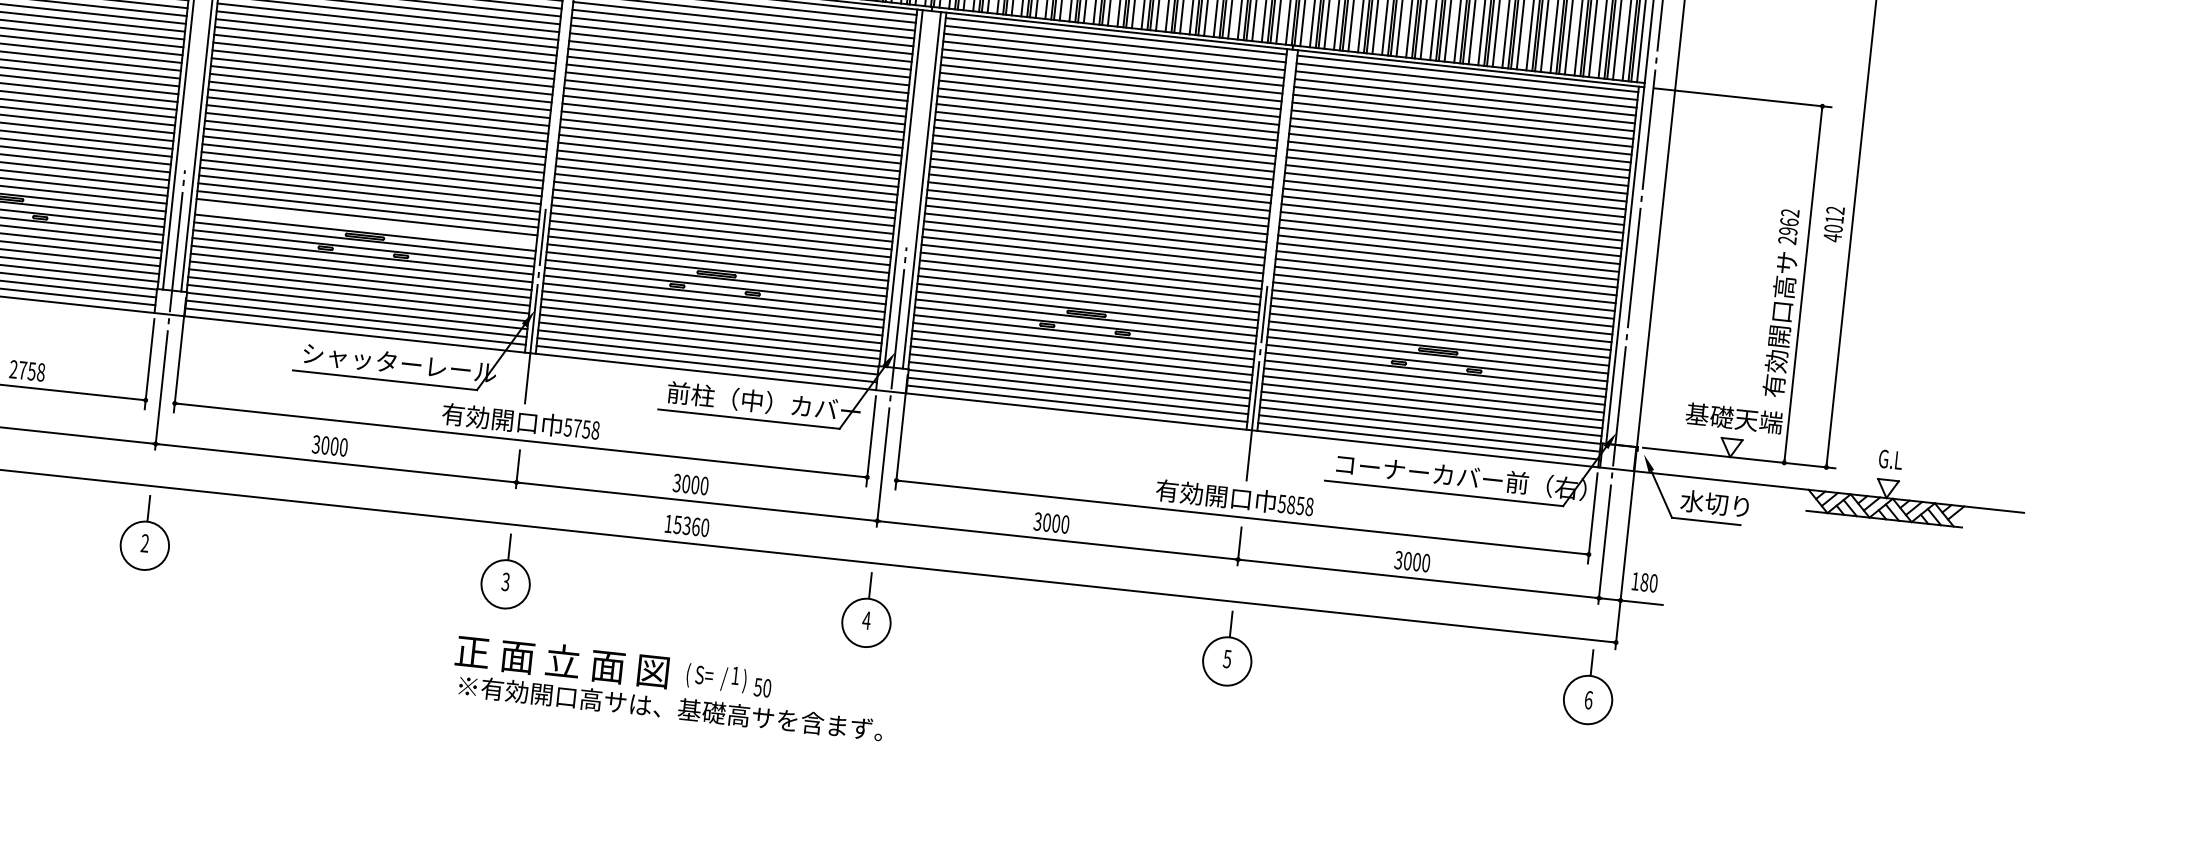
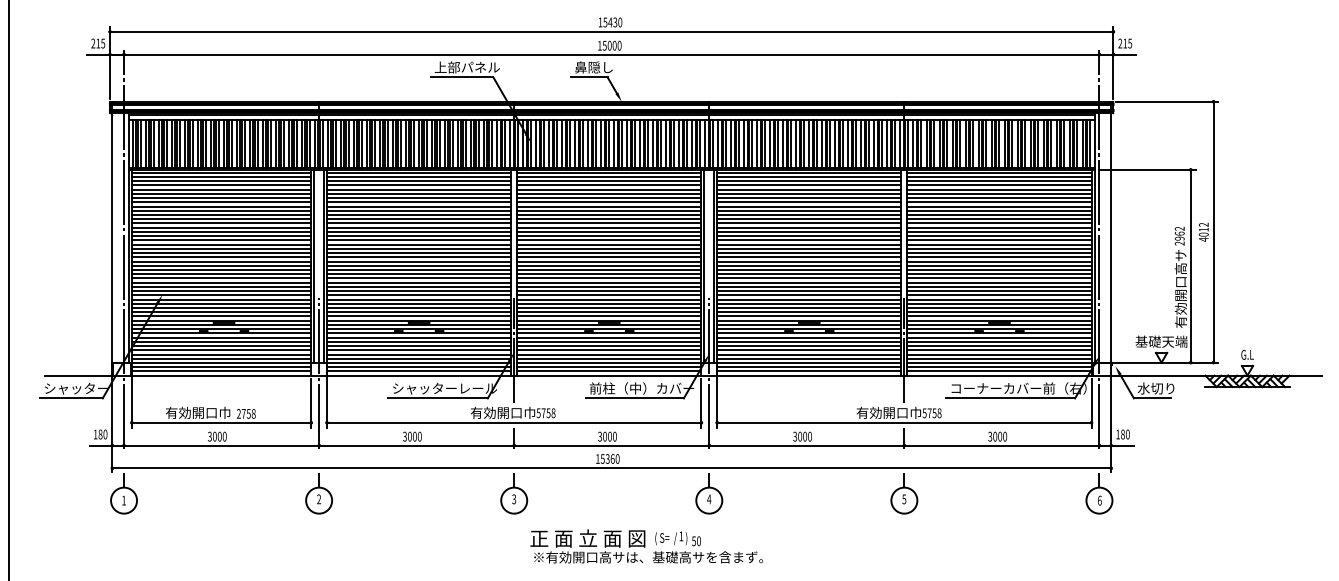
line: (366, 225) -> (419, 316), added
text: (1290, 505) -> (929, 413), 5858 -> 5758
text: (669, 687) -> (646, 546), moved

